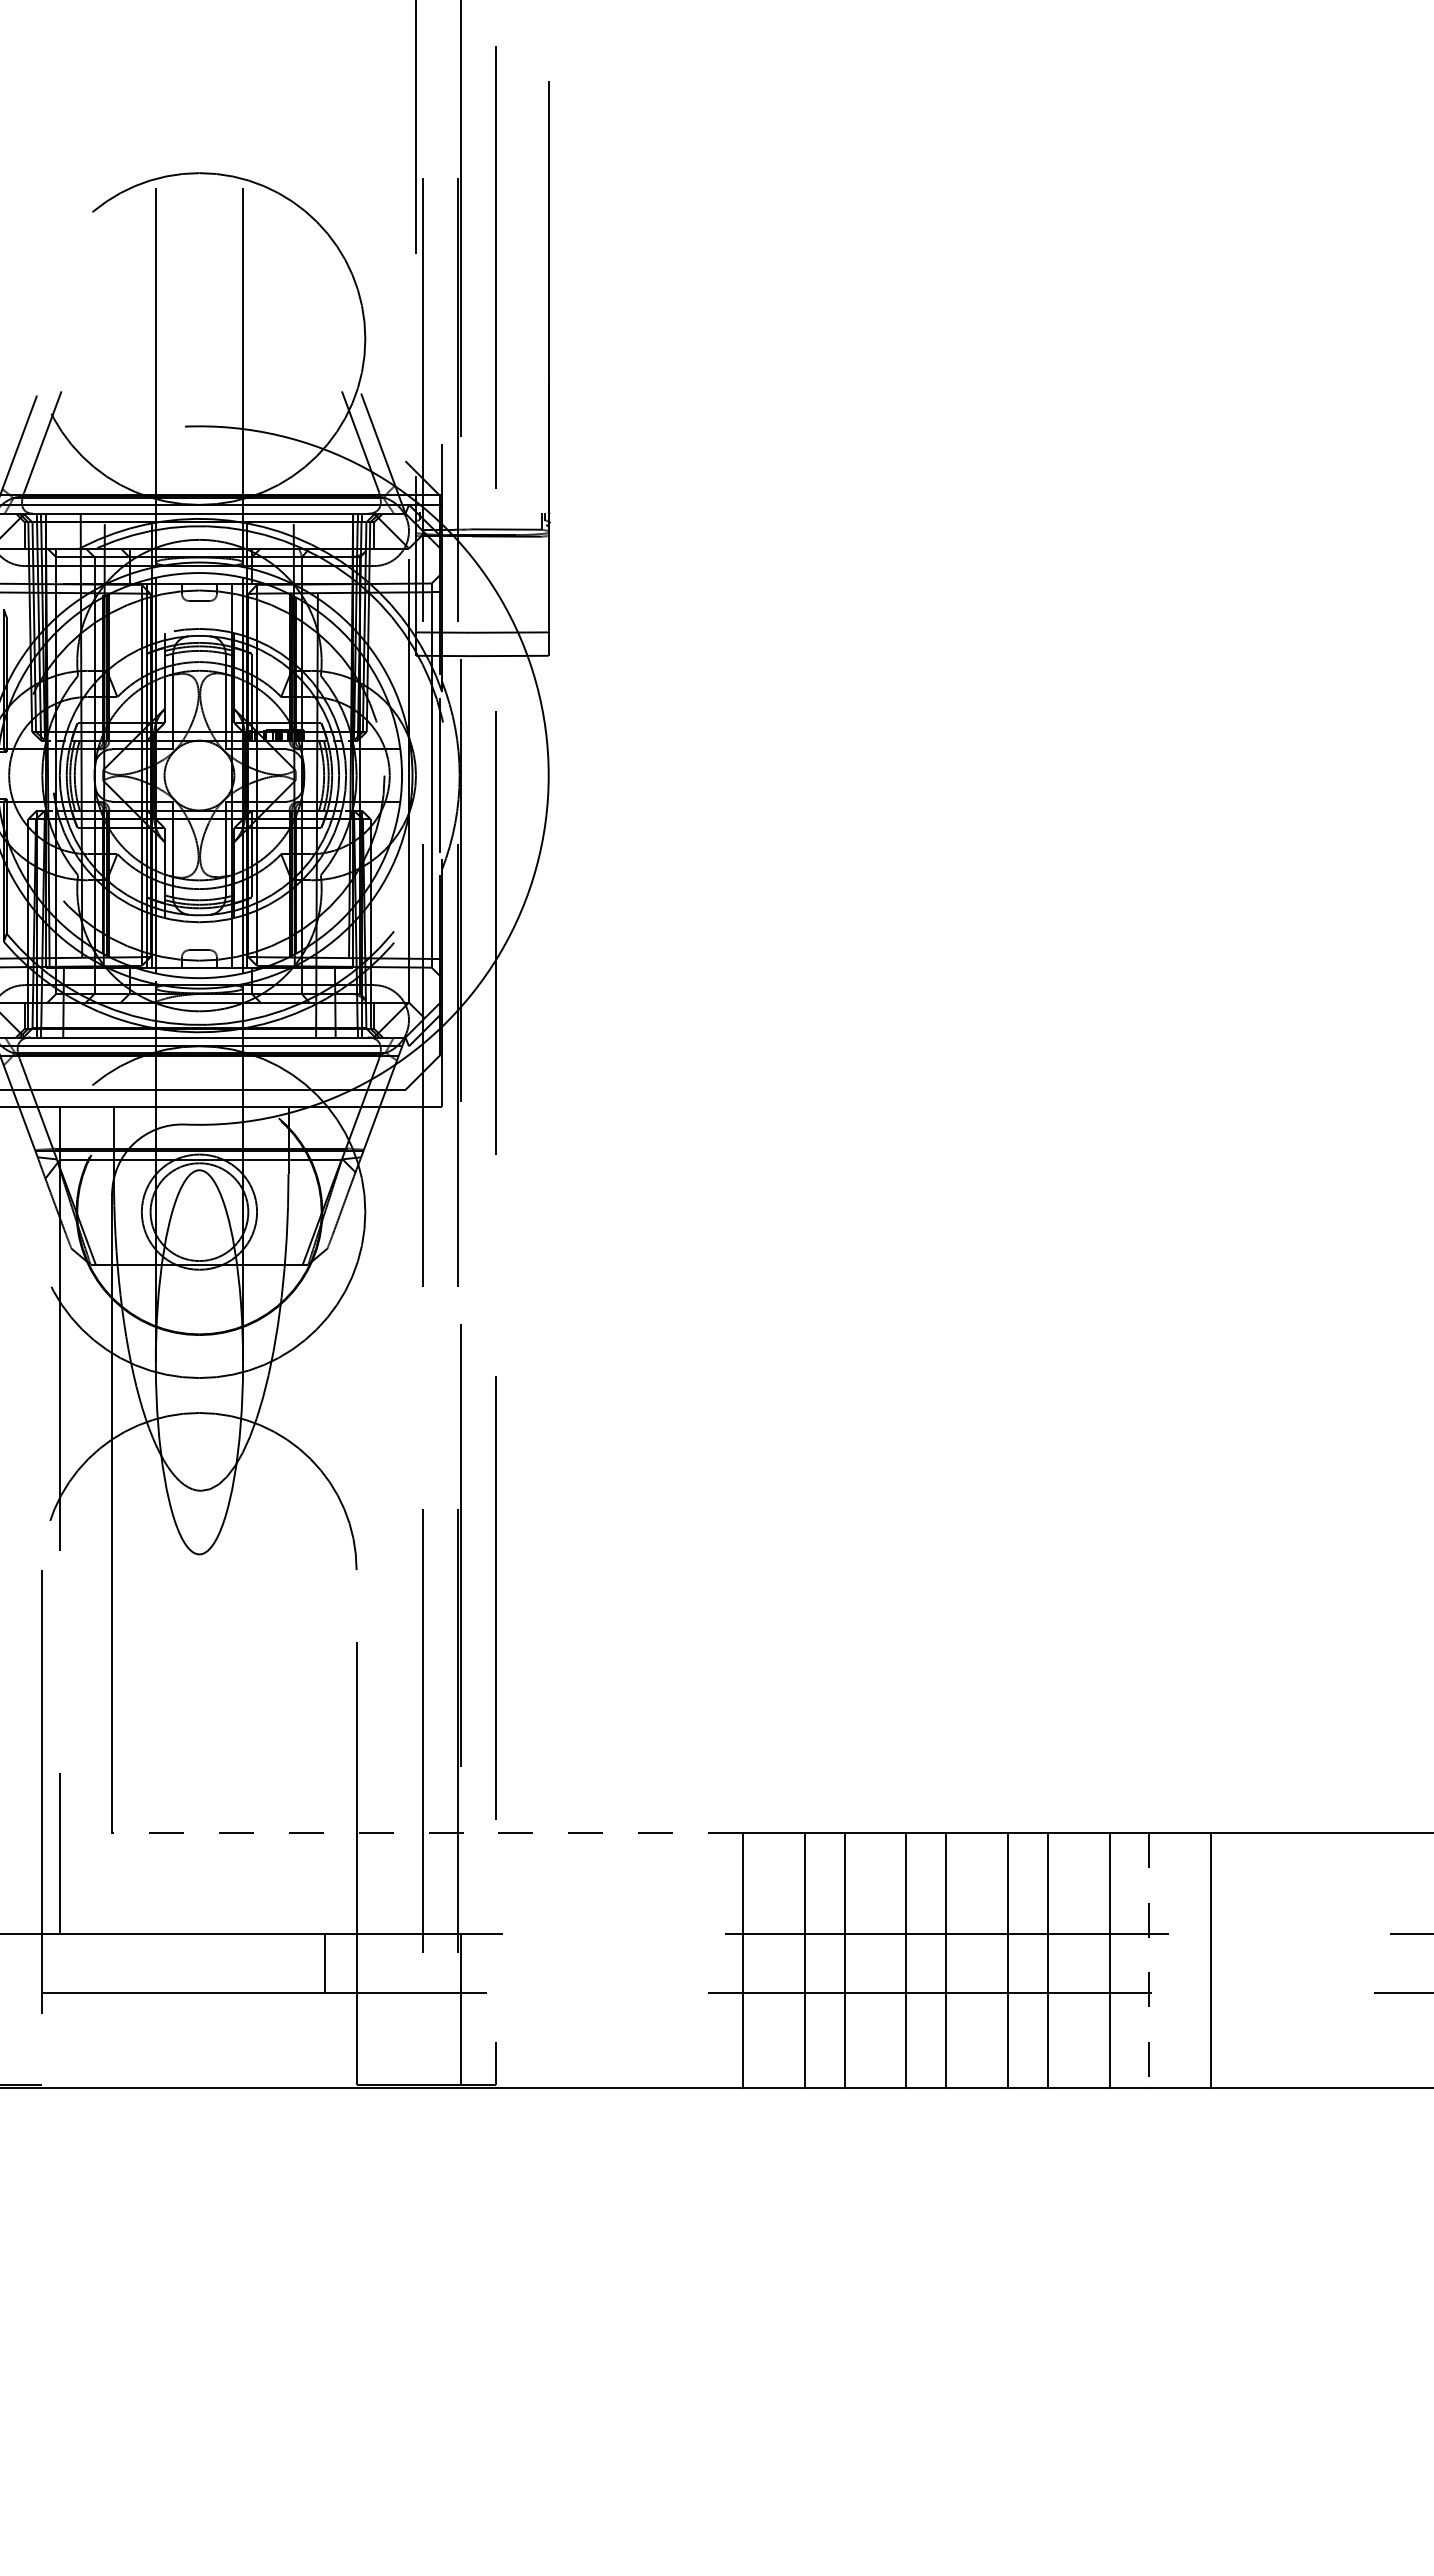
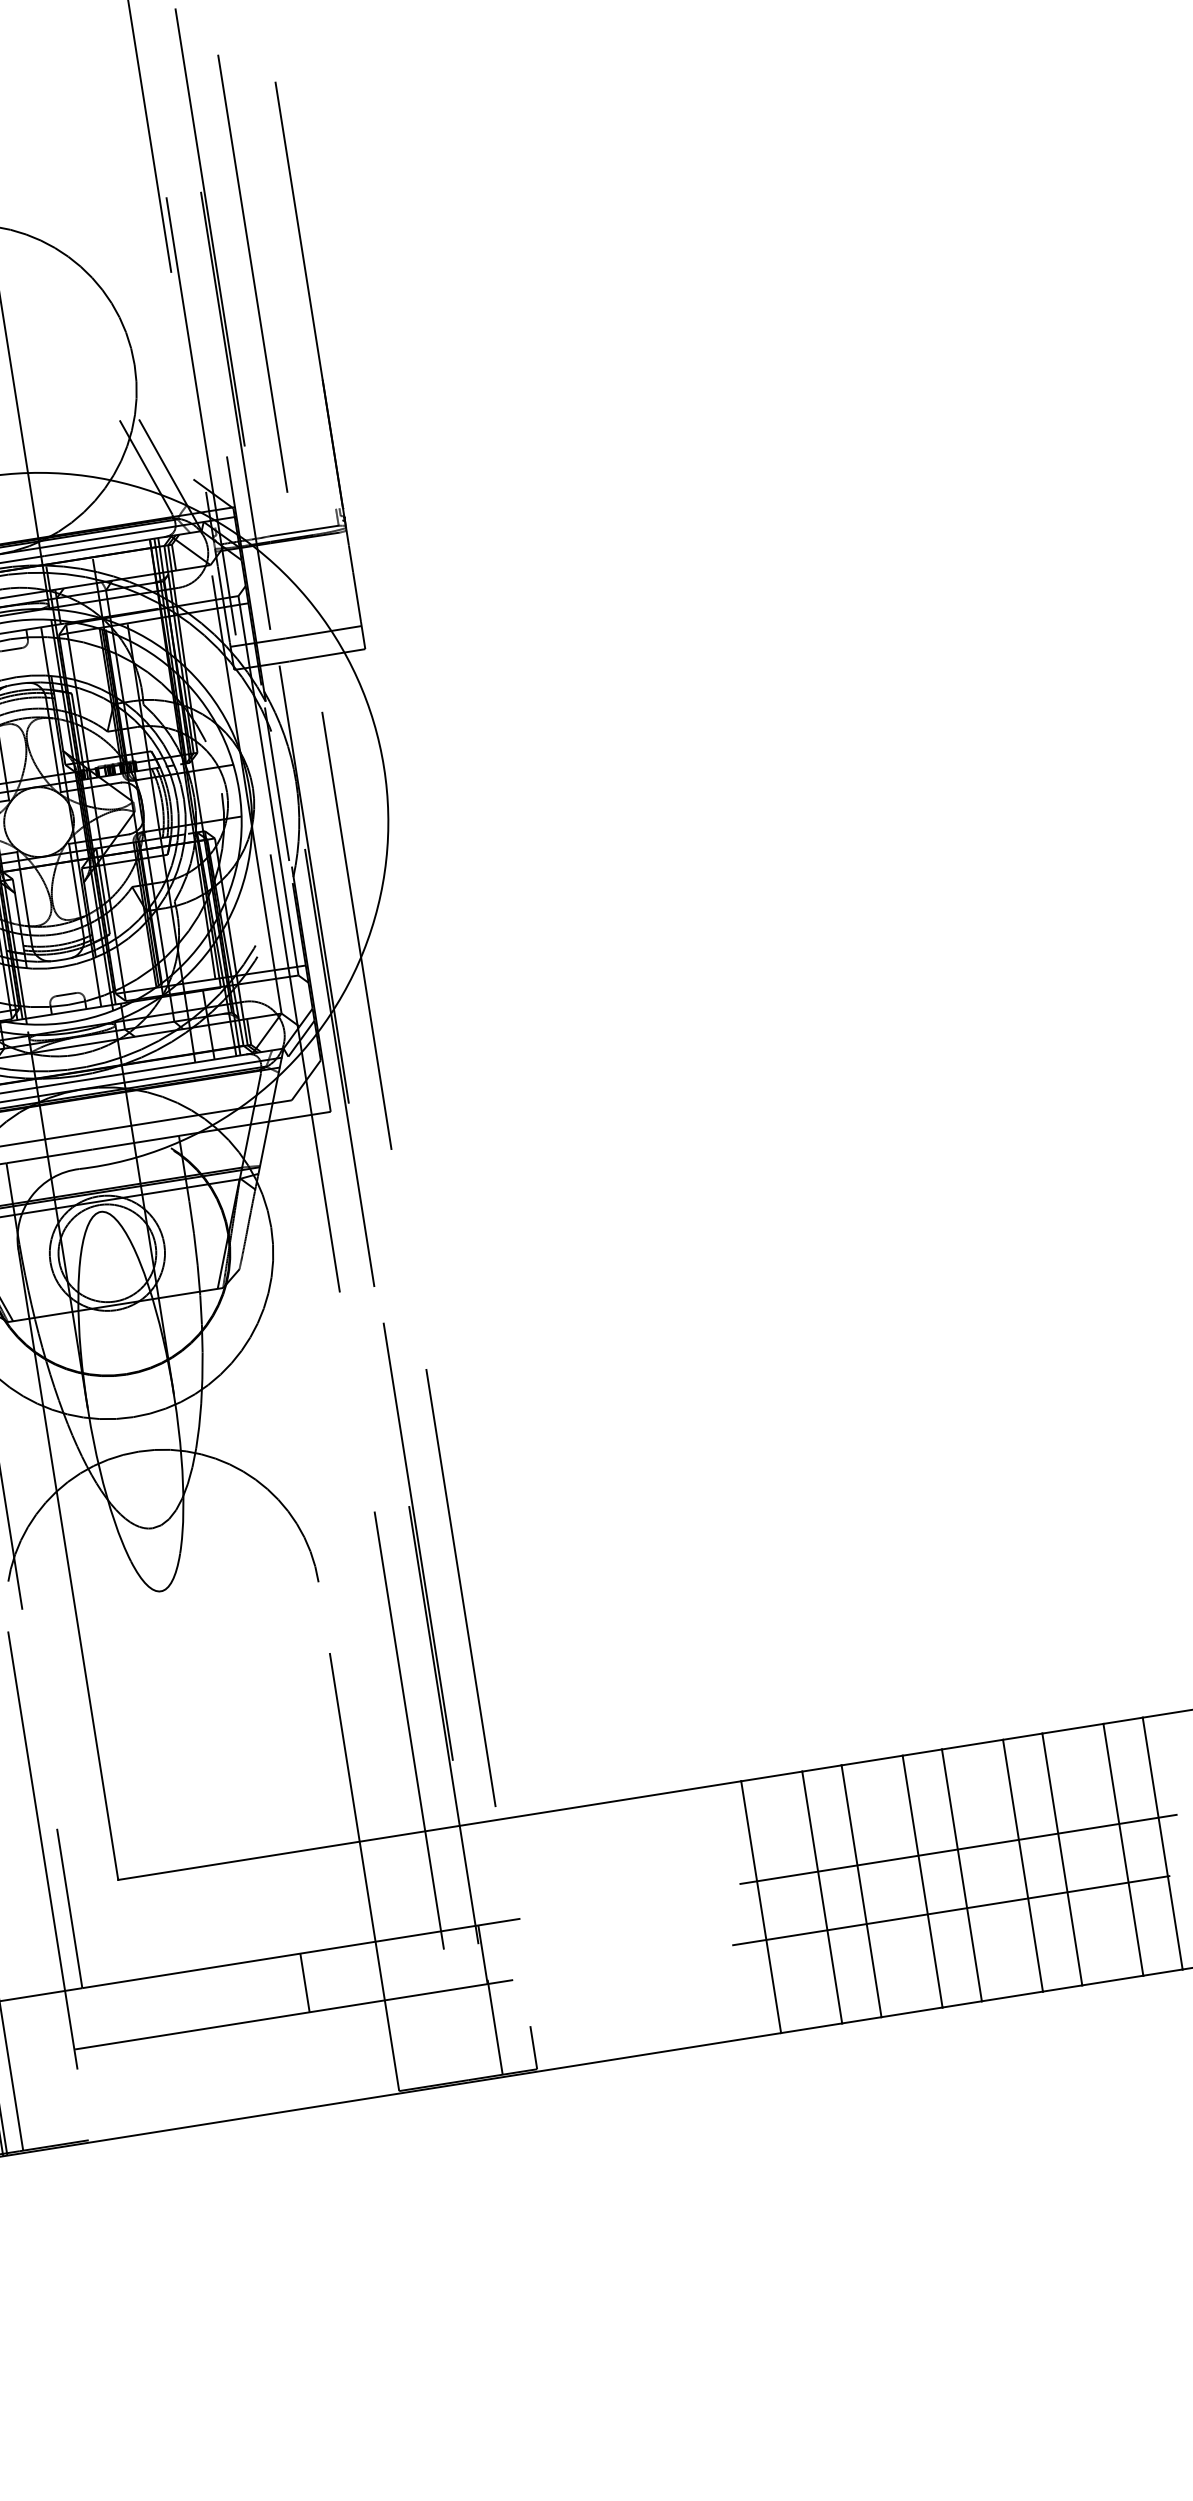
line: (427, 1832) -> (429, 1830), dashed -> solid
line: (1149, 1960) -> (1162, 1843), dashed -> solid
line: (325, 1963) -> (304, 1982), moved

